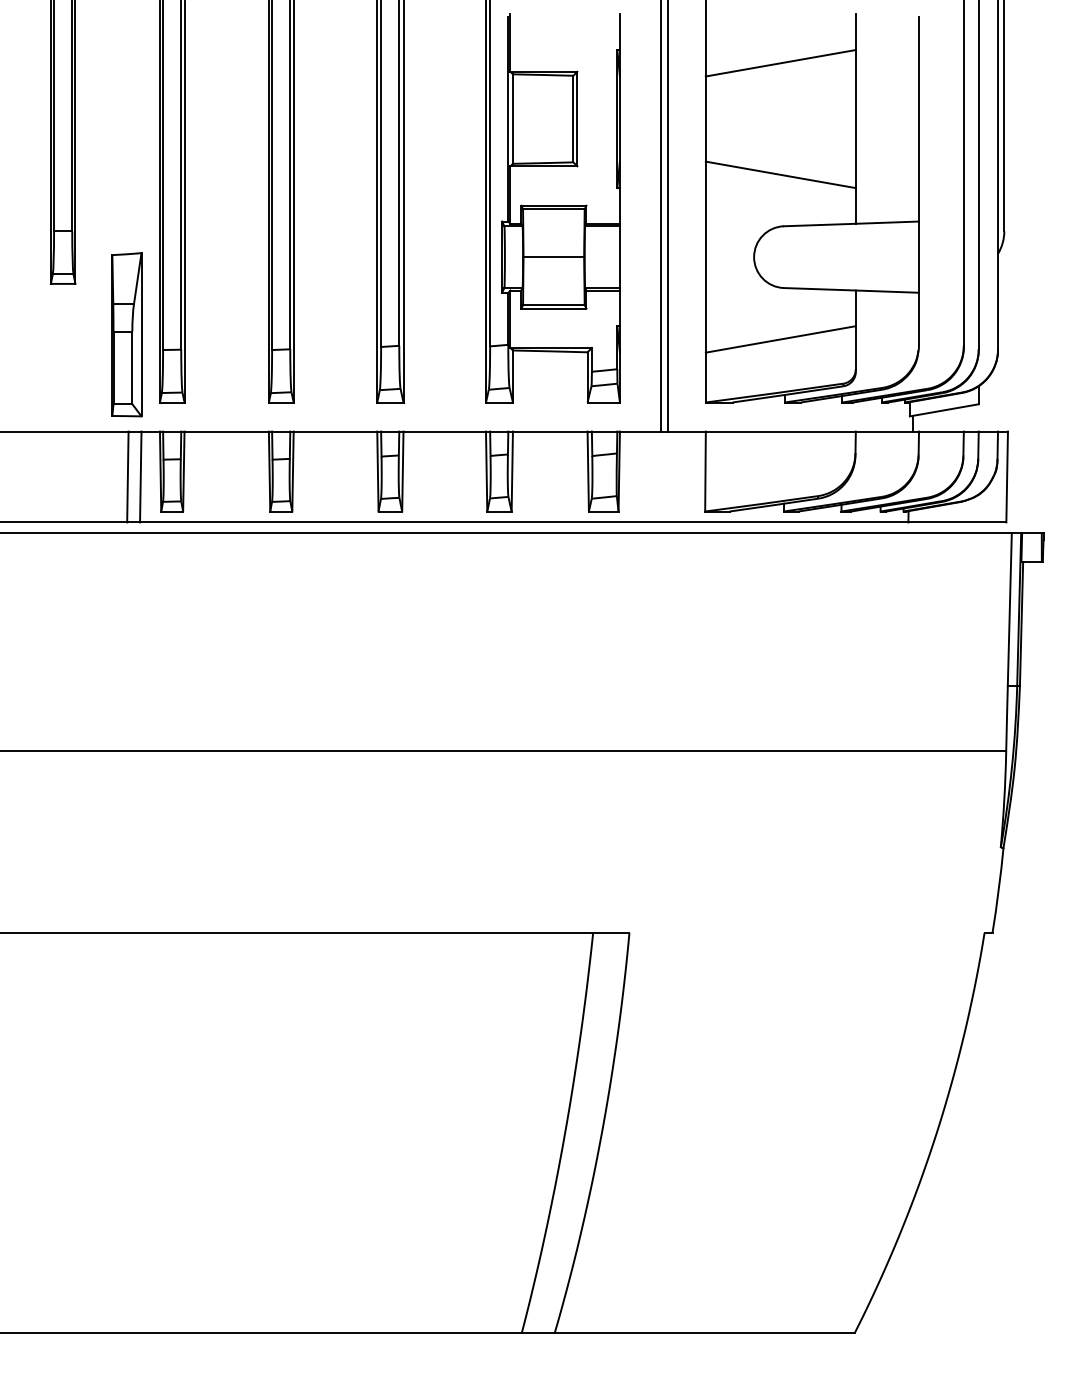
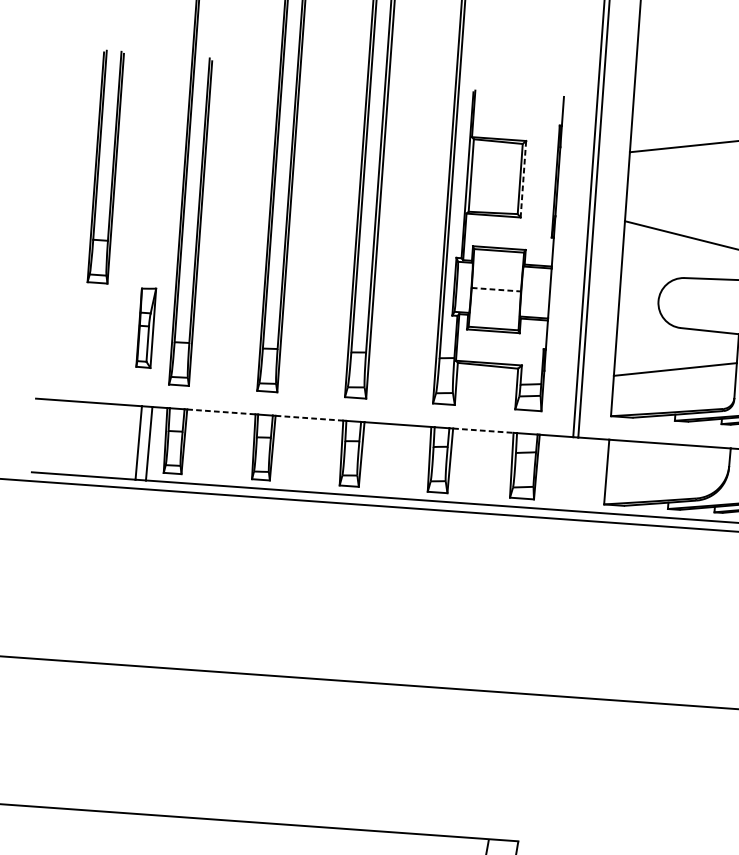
line: (577, 119) -> (523, 179), solid -> dashed
line: (554, 257) -> (496, 290), solid -> dashed
part: (126, 334) -> (145, 327), size x0.6
line: (227, 431) -> (222, 411), solid -> dashed
line: (335, 431) -> (309, 418), solid -> dashed
line: (550, 431) -> (483, 430), solid -> dashed

